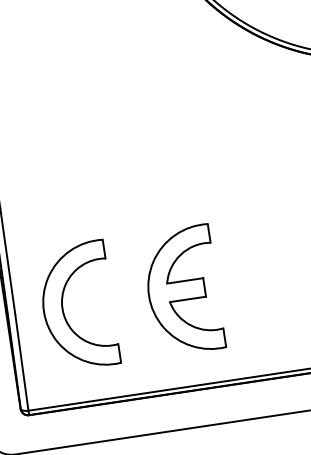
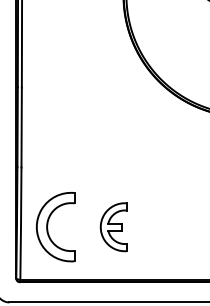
part: (182, 291) -> (113, 227), size x0.7

